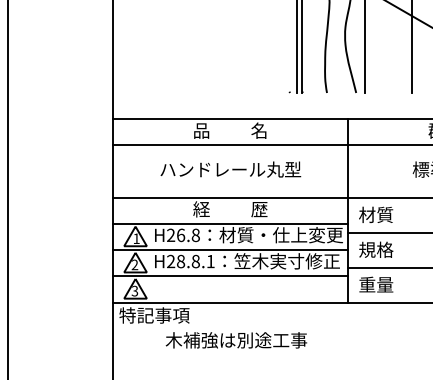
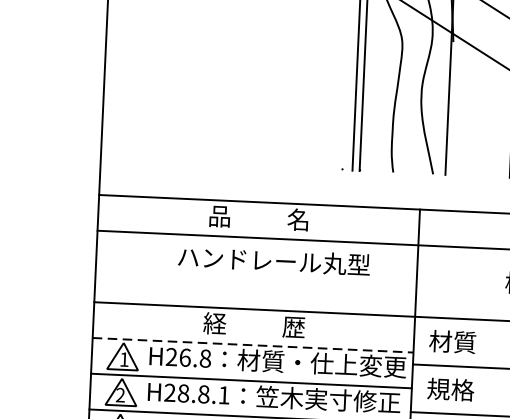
text: (230, 169) -> (273, 260), moved
line: (230, 223) -> (253, 344), solid -> dashed

